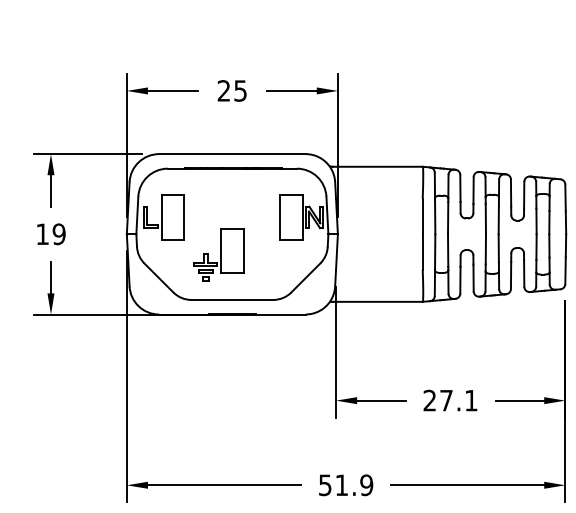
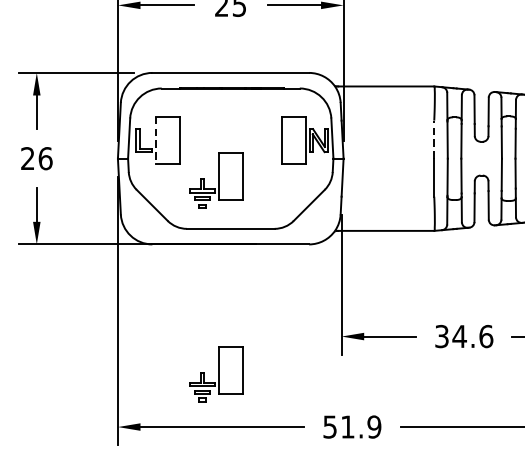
line: (422, 216) -> (434, 139), solid -> dashed
line: (162, 217) -> (156, 140), solid -> dashed
text: (50, 234) -> (36, 158), 19 -> 26
text: (450, 400) -> (463, 336), 27.1 -> 34.6
part: (218, 435) -> (215, 373), added

